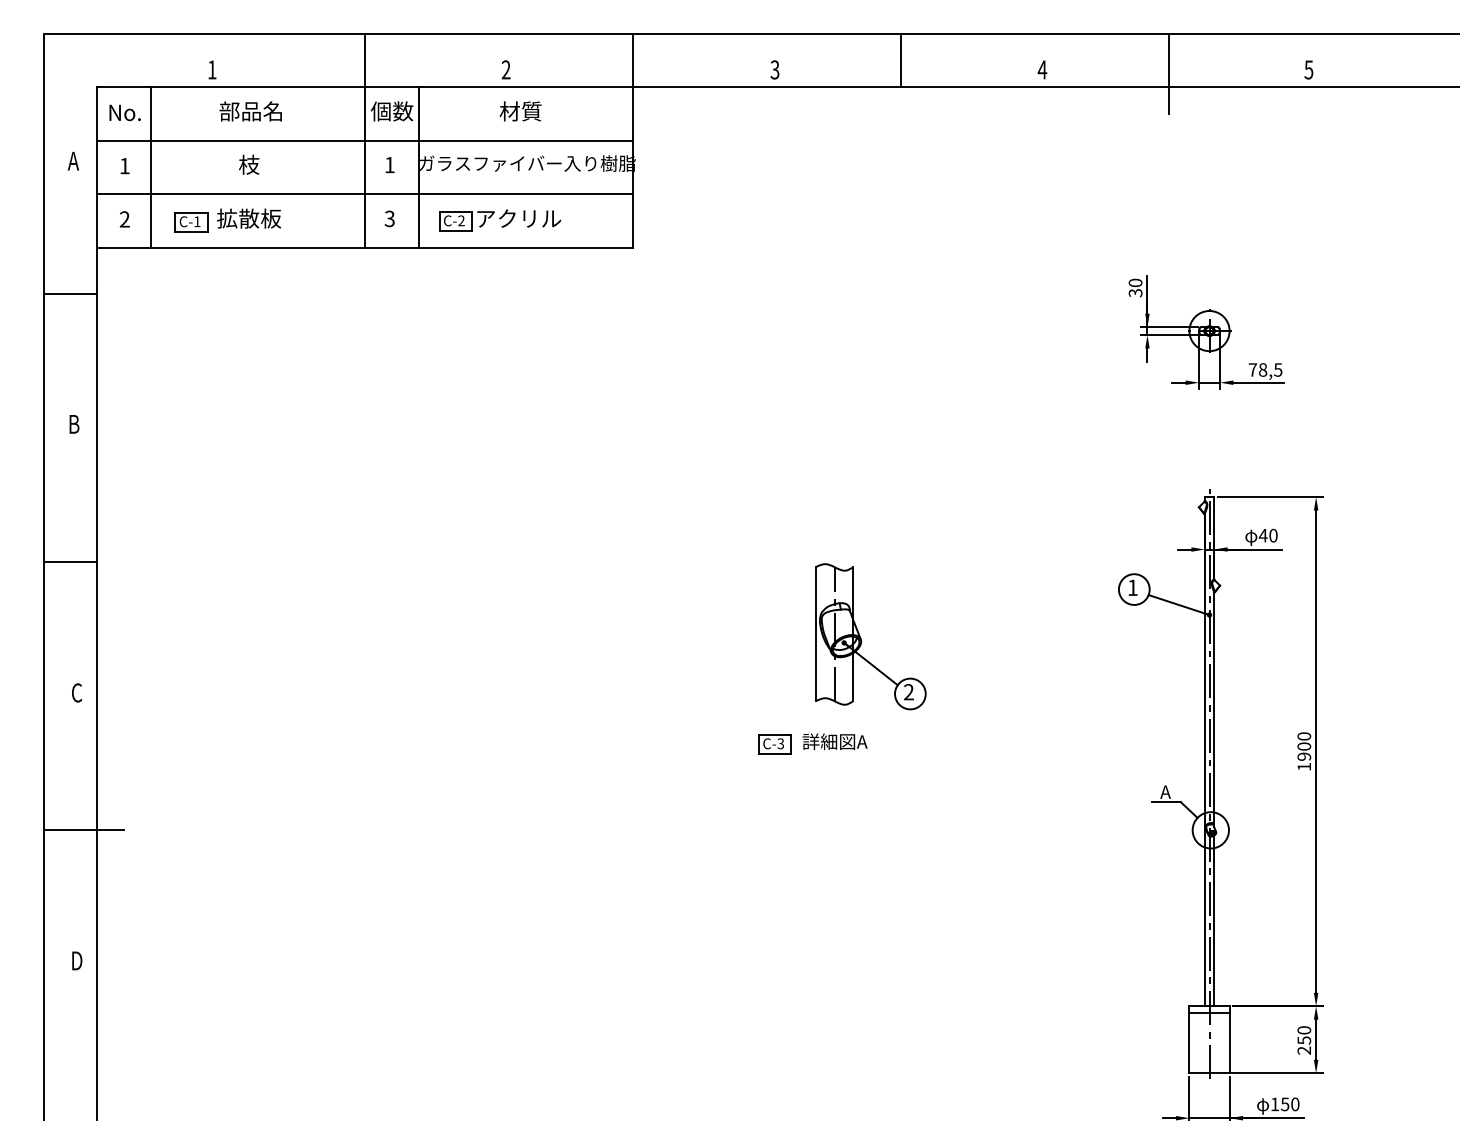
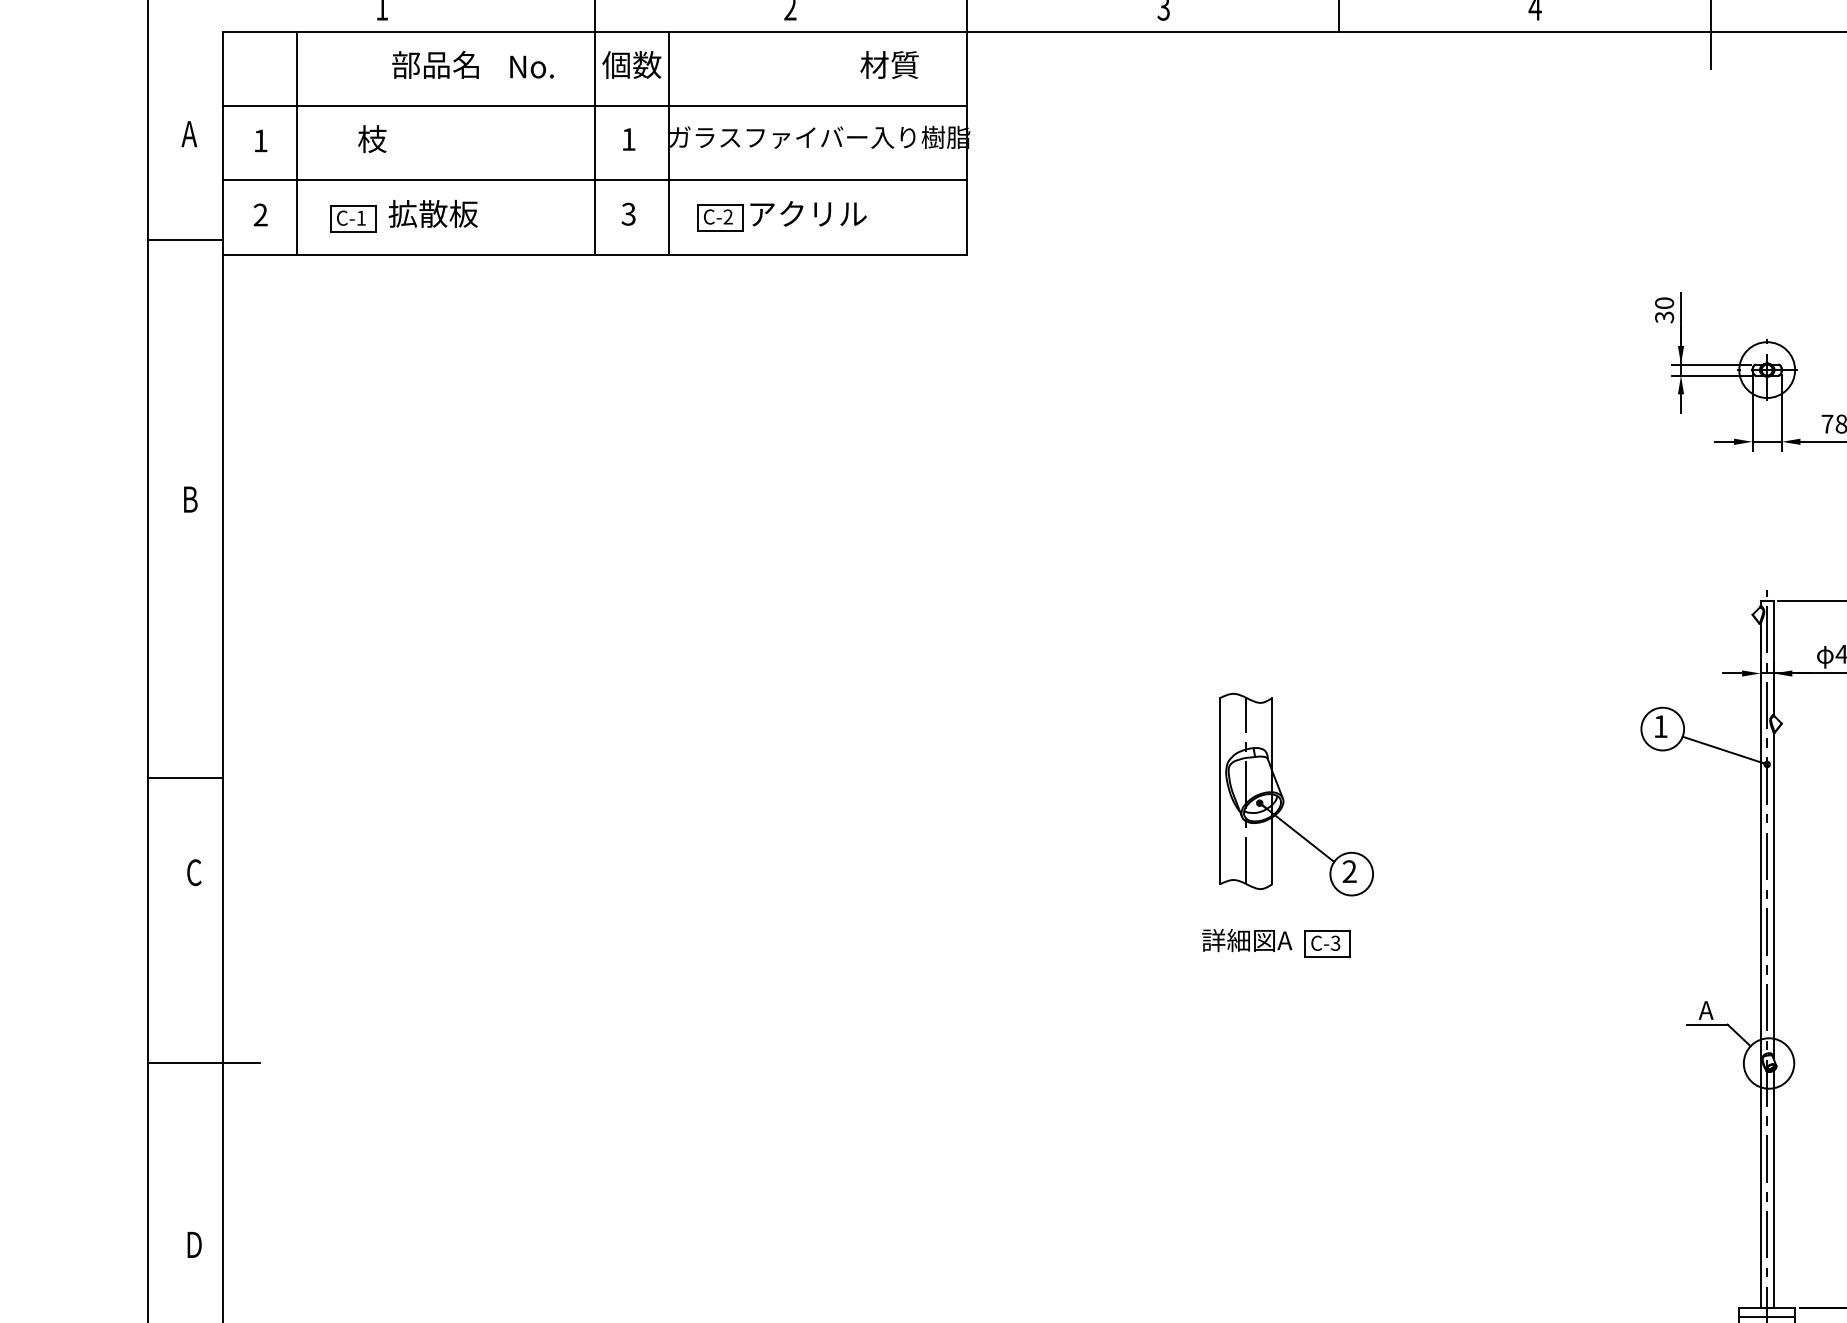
text: (520, 111) -> (889, 65), moved
text: (124, 112) -> (531, 66), moved
text: (249, 164) -> (372, 138), moved
line: (70, 293) -> (185, 240), moved
line: (70, 561) -> (185, 777), moved
part: (774, 744) -> (1326, 944), moved

